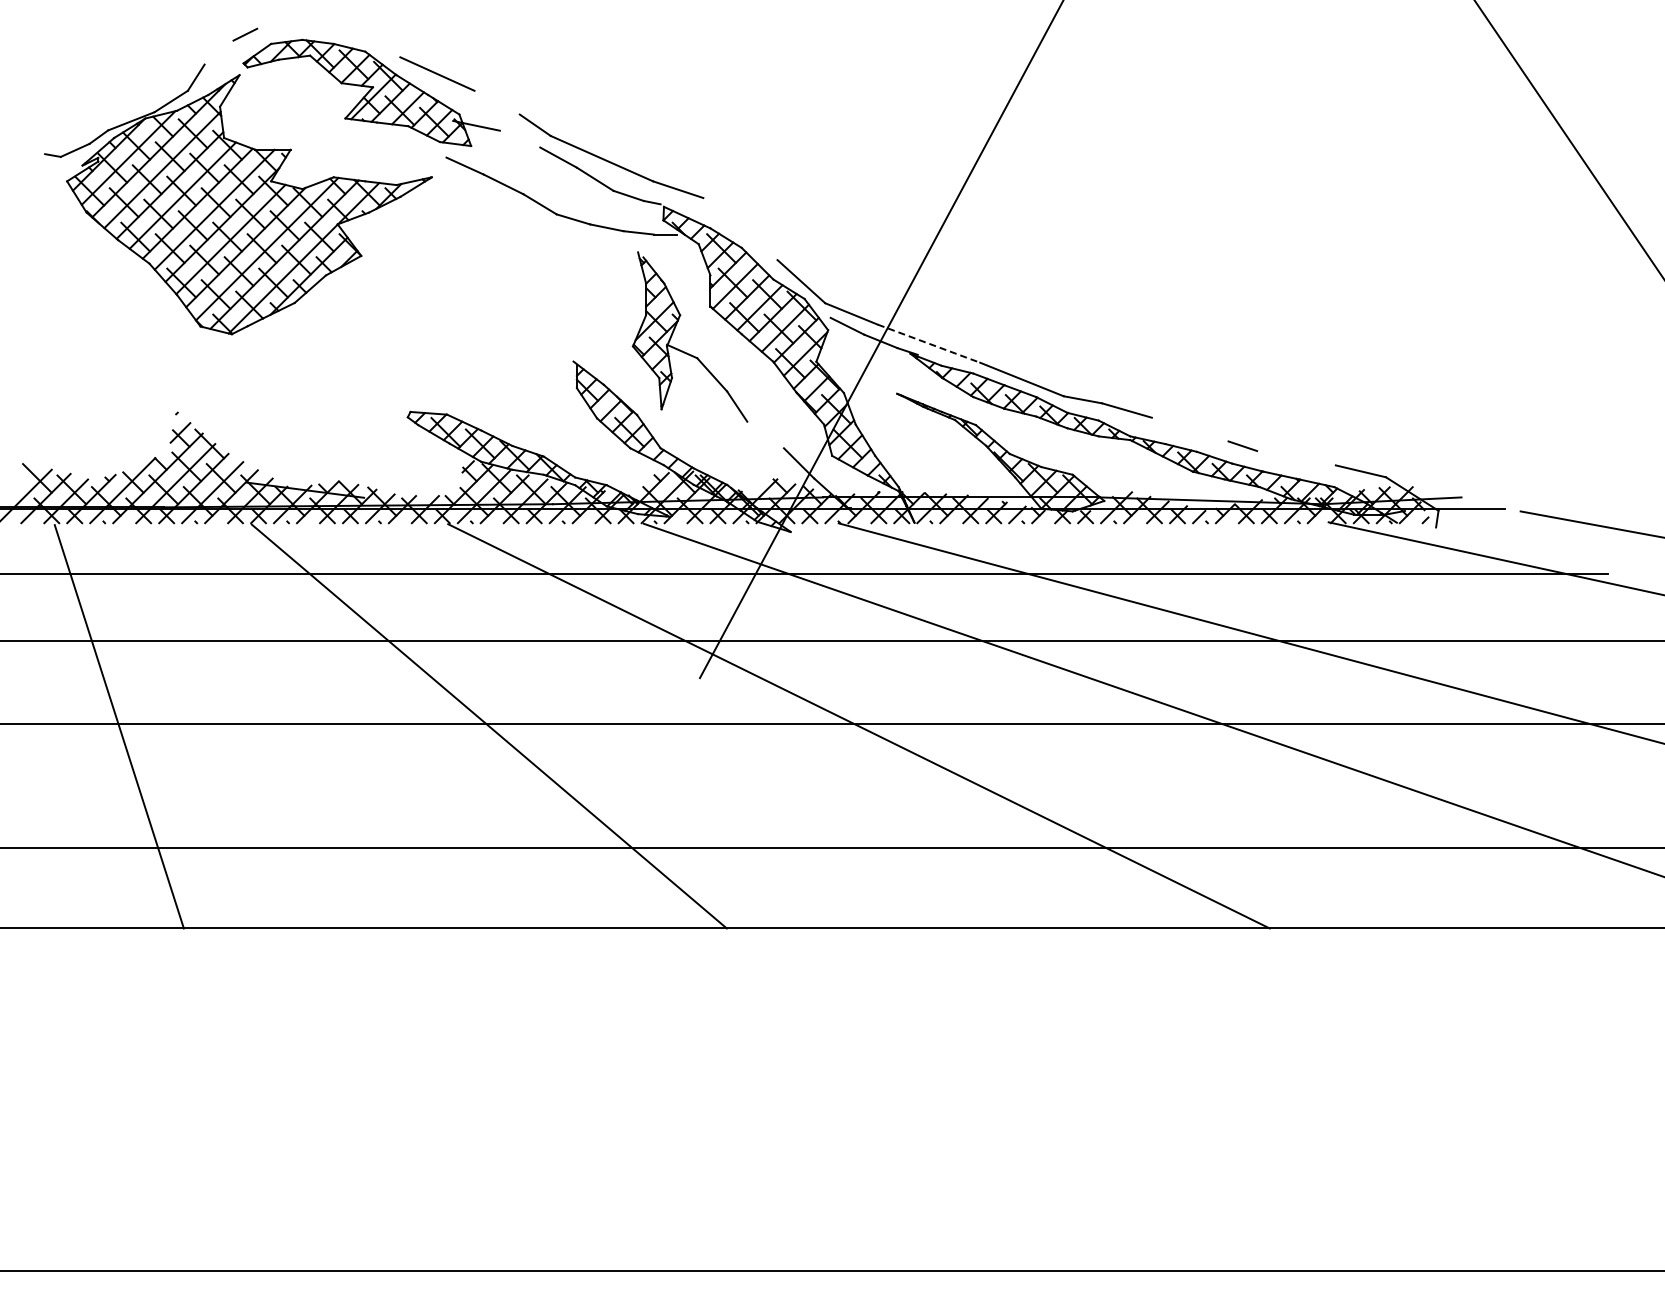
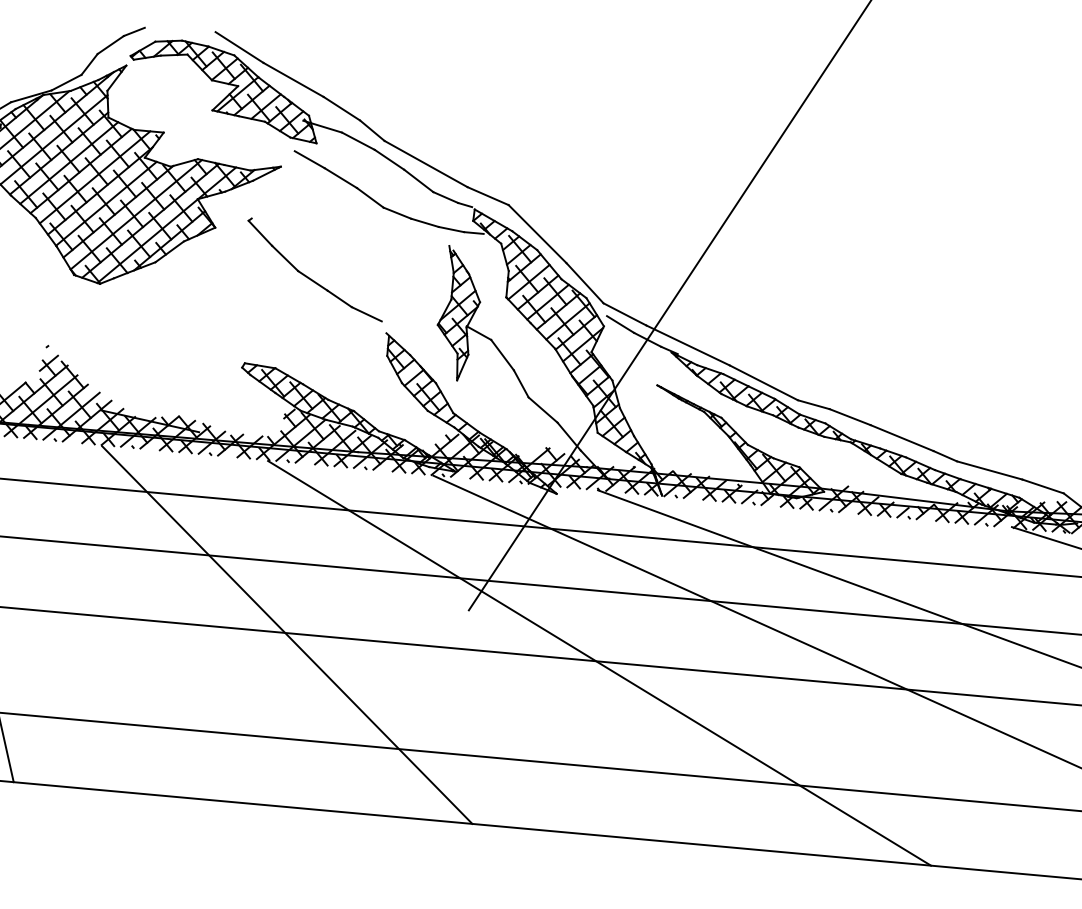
line: (370, 41) -> (239, 47), added
line: (218, 52) -> (110, 44), added
line: (496, 102) -> (341, 108), added
line: (519, 138) -> (357, 140), added
line: (740, 229) -> (537, 234), added
part: (477, 304) -> (309, 277), added
line: (929, 343) -> (688, 345), dashed -> solid
line: (1189, 429) -> (901, 437), added
line: (765, 434) -> (542, 409), added
line: (1296, 458) -> (989, 470), added

